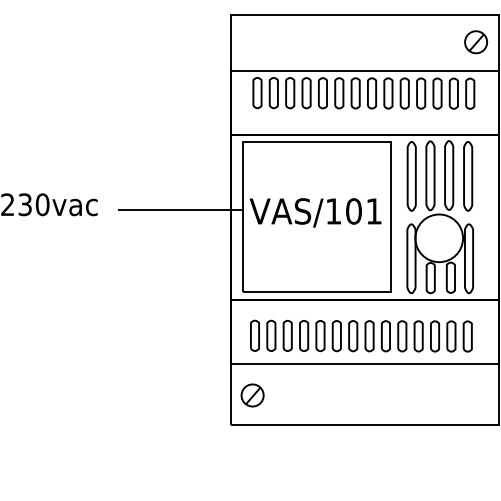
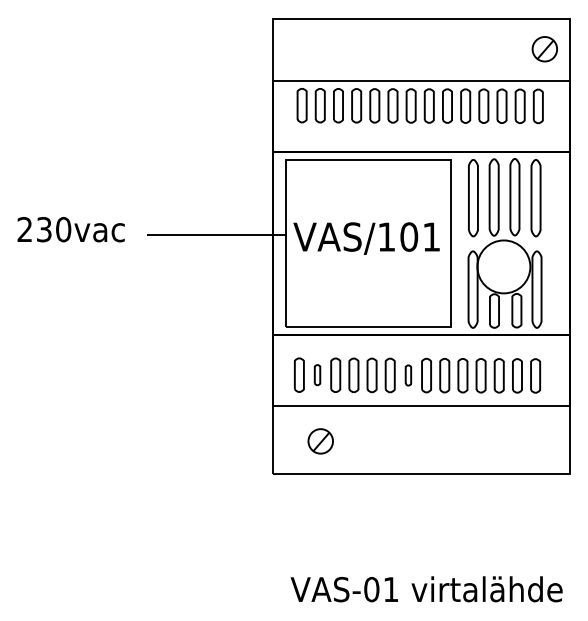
part: (271, 335) -> (317, 374), size x0.6
part: (353, 336) -> (408, 375), size x0.6
part: (252, 395) -> (320, 441), moved

